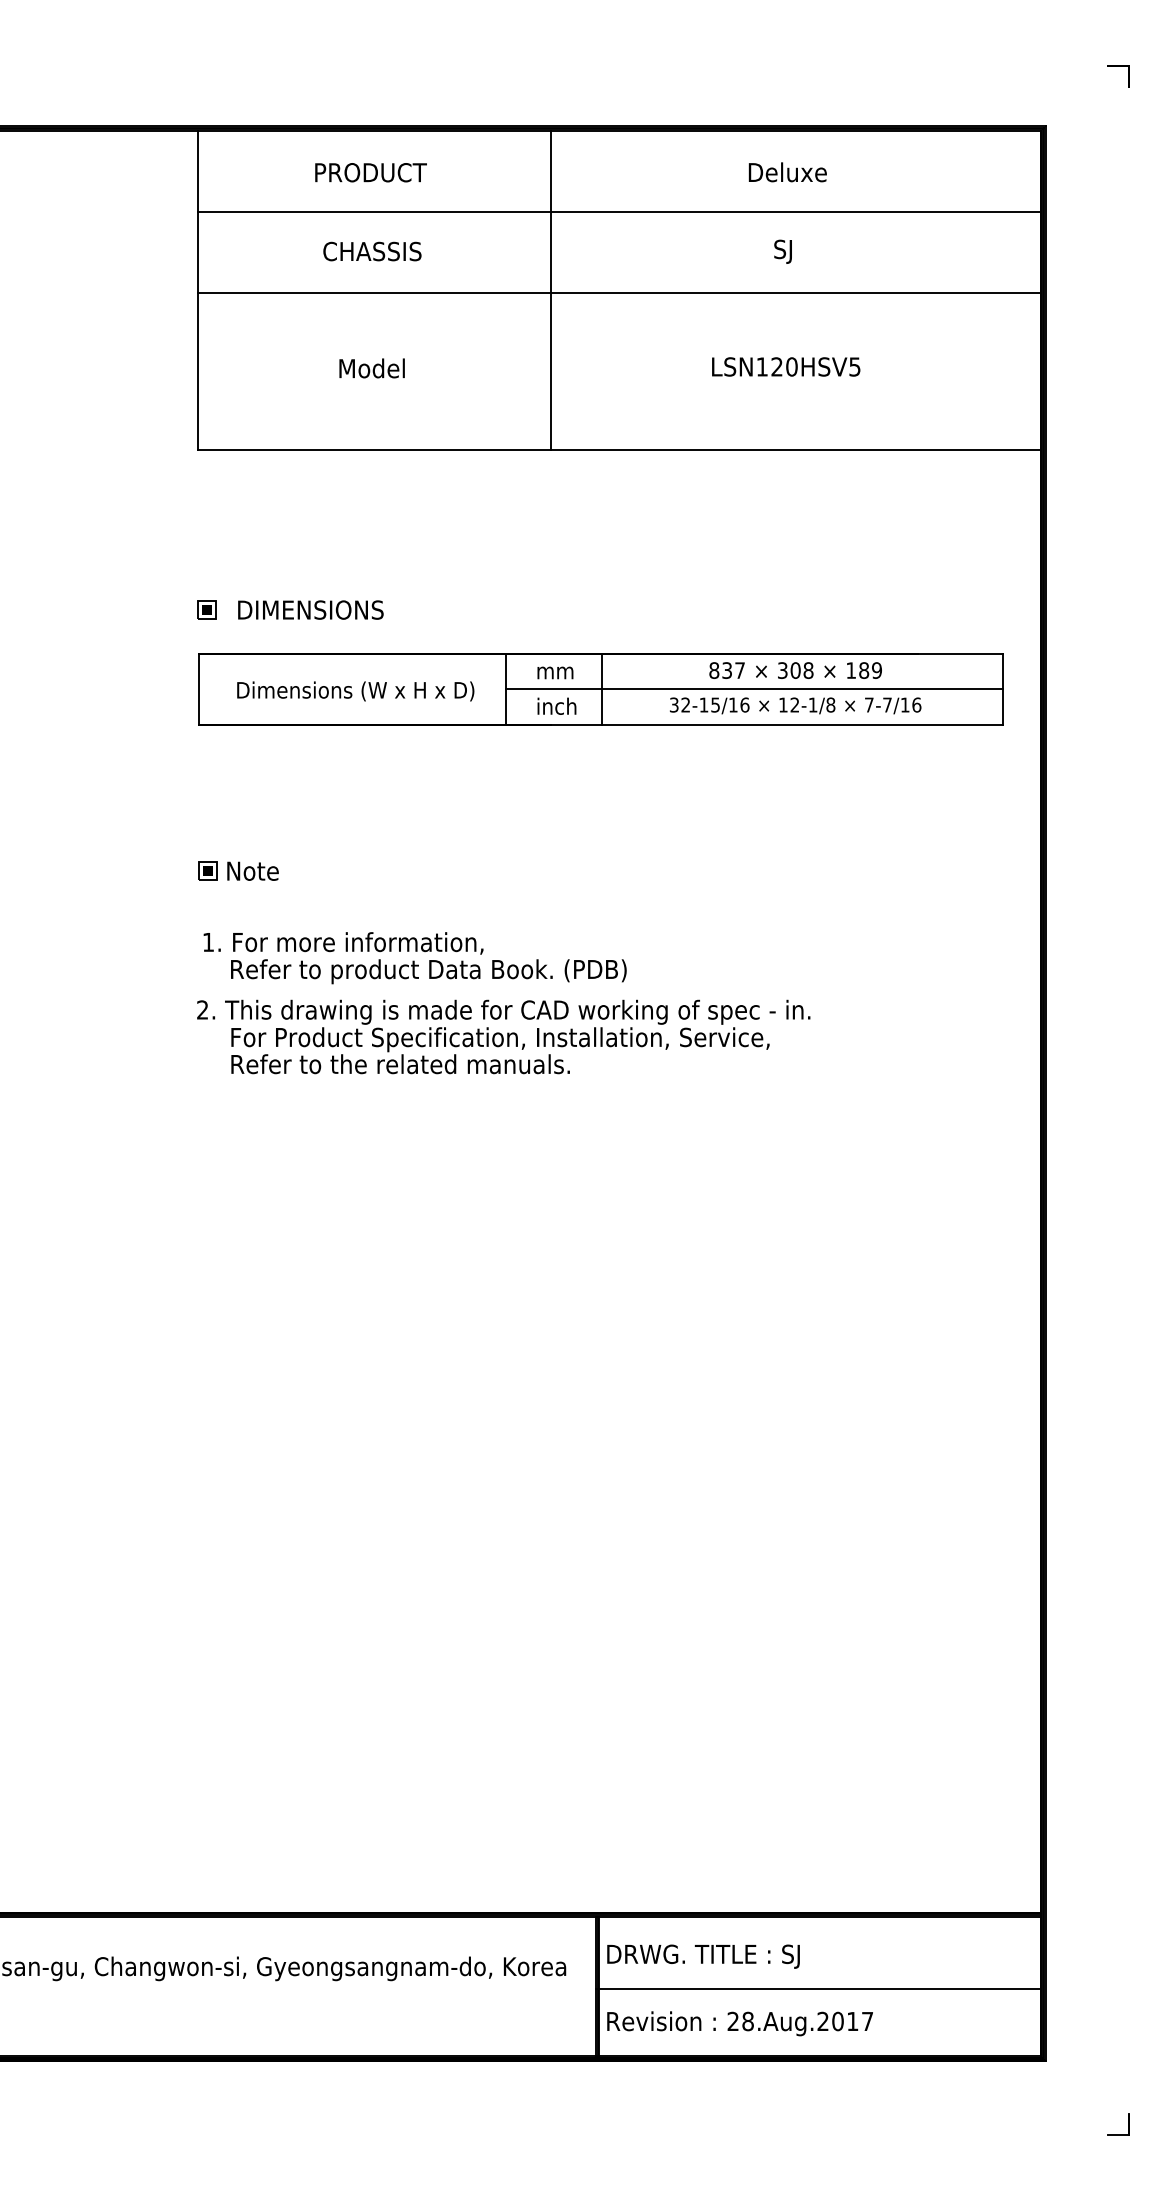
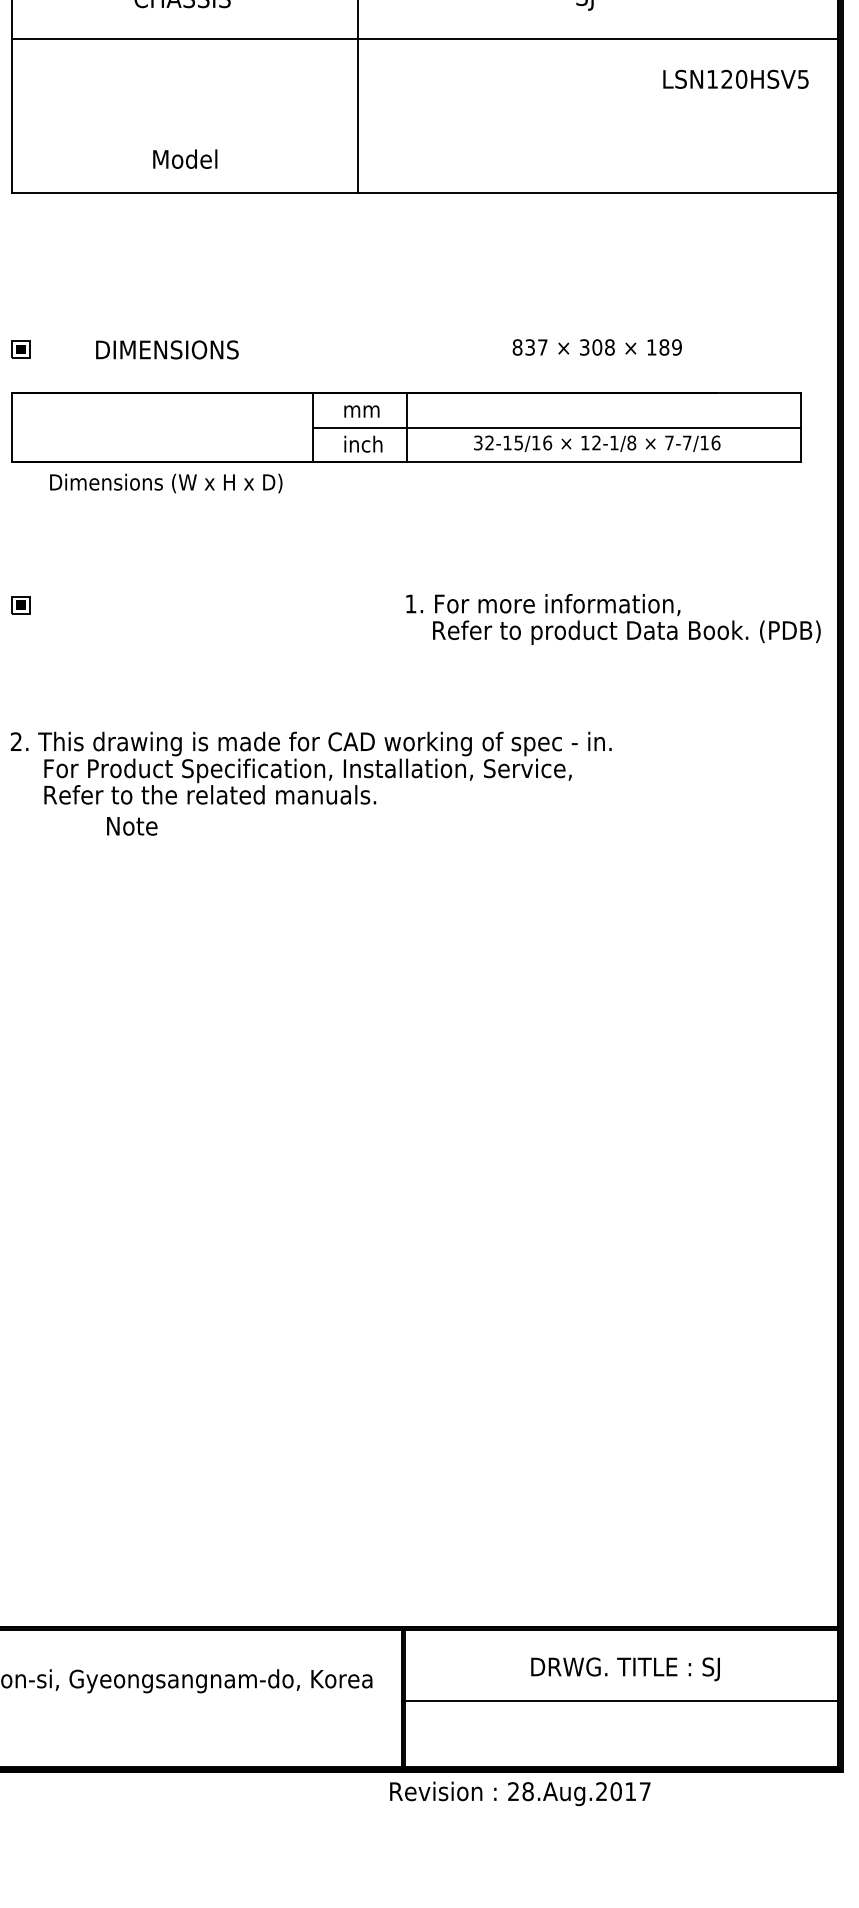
text: (786, 366) -> (736, 78), moved
text: (371, 368) -> (184, 159), moved
text: (310, 609) -> (167, 349), moved
text: (795, 670) -> (597, 347), moved
text: (355, 691) -> (166, 483), moved
text: (252, 870) -> (131, 825), moved
text: (414, 958) -> (612, 619), moved
text: (703, 1956) -> (625, 1669), moved
text: (739, 2023) -> (519, 1793), moved

